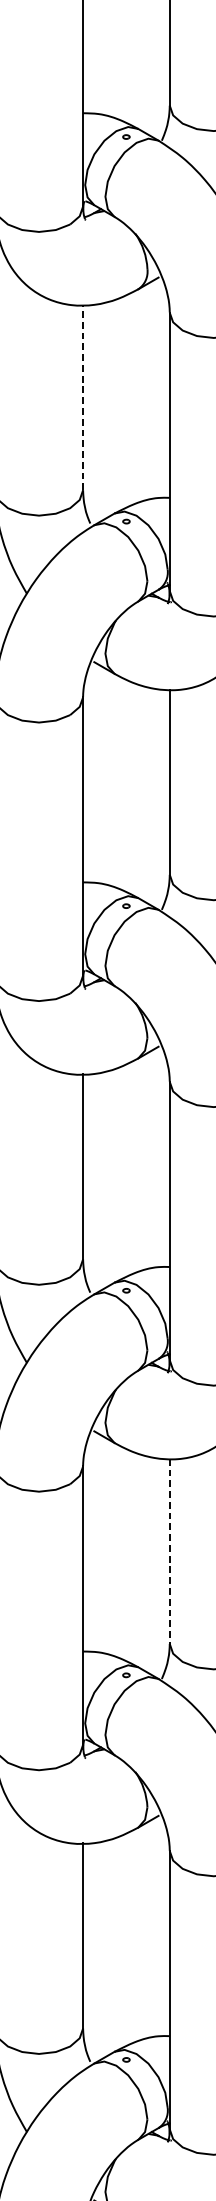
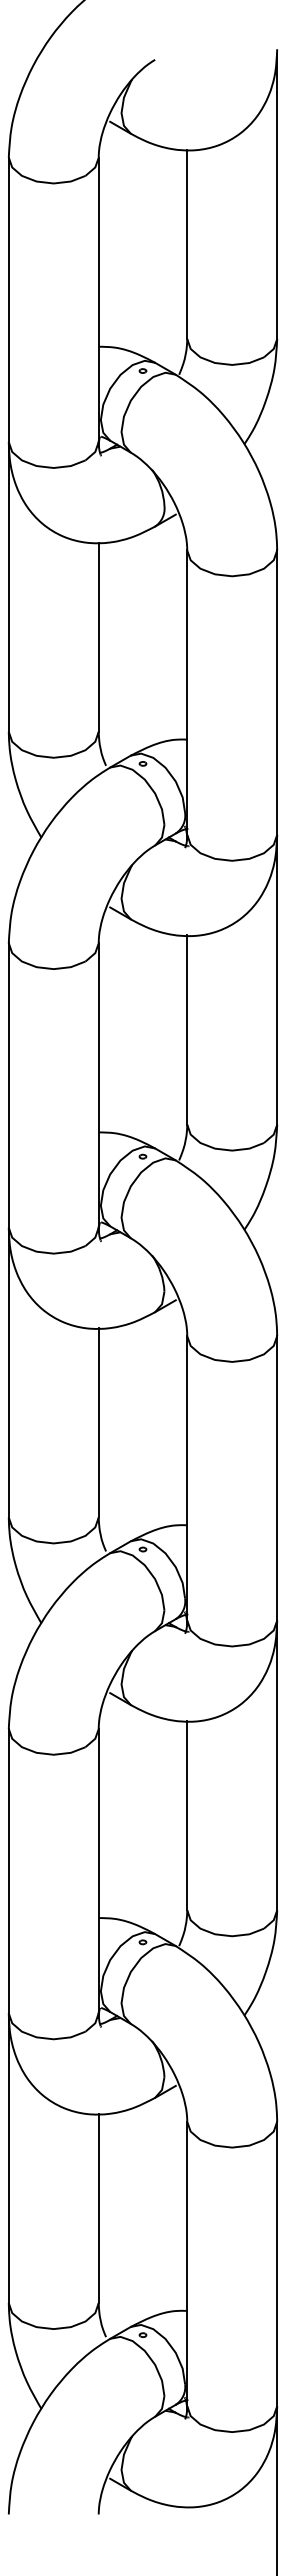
line: (82, 397) -> (98, 637), dashed -> solid
line: (170, 1551) -> (187, 1815), dashed -> solid

